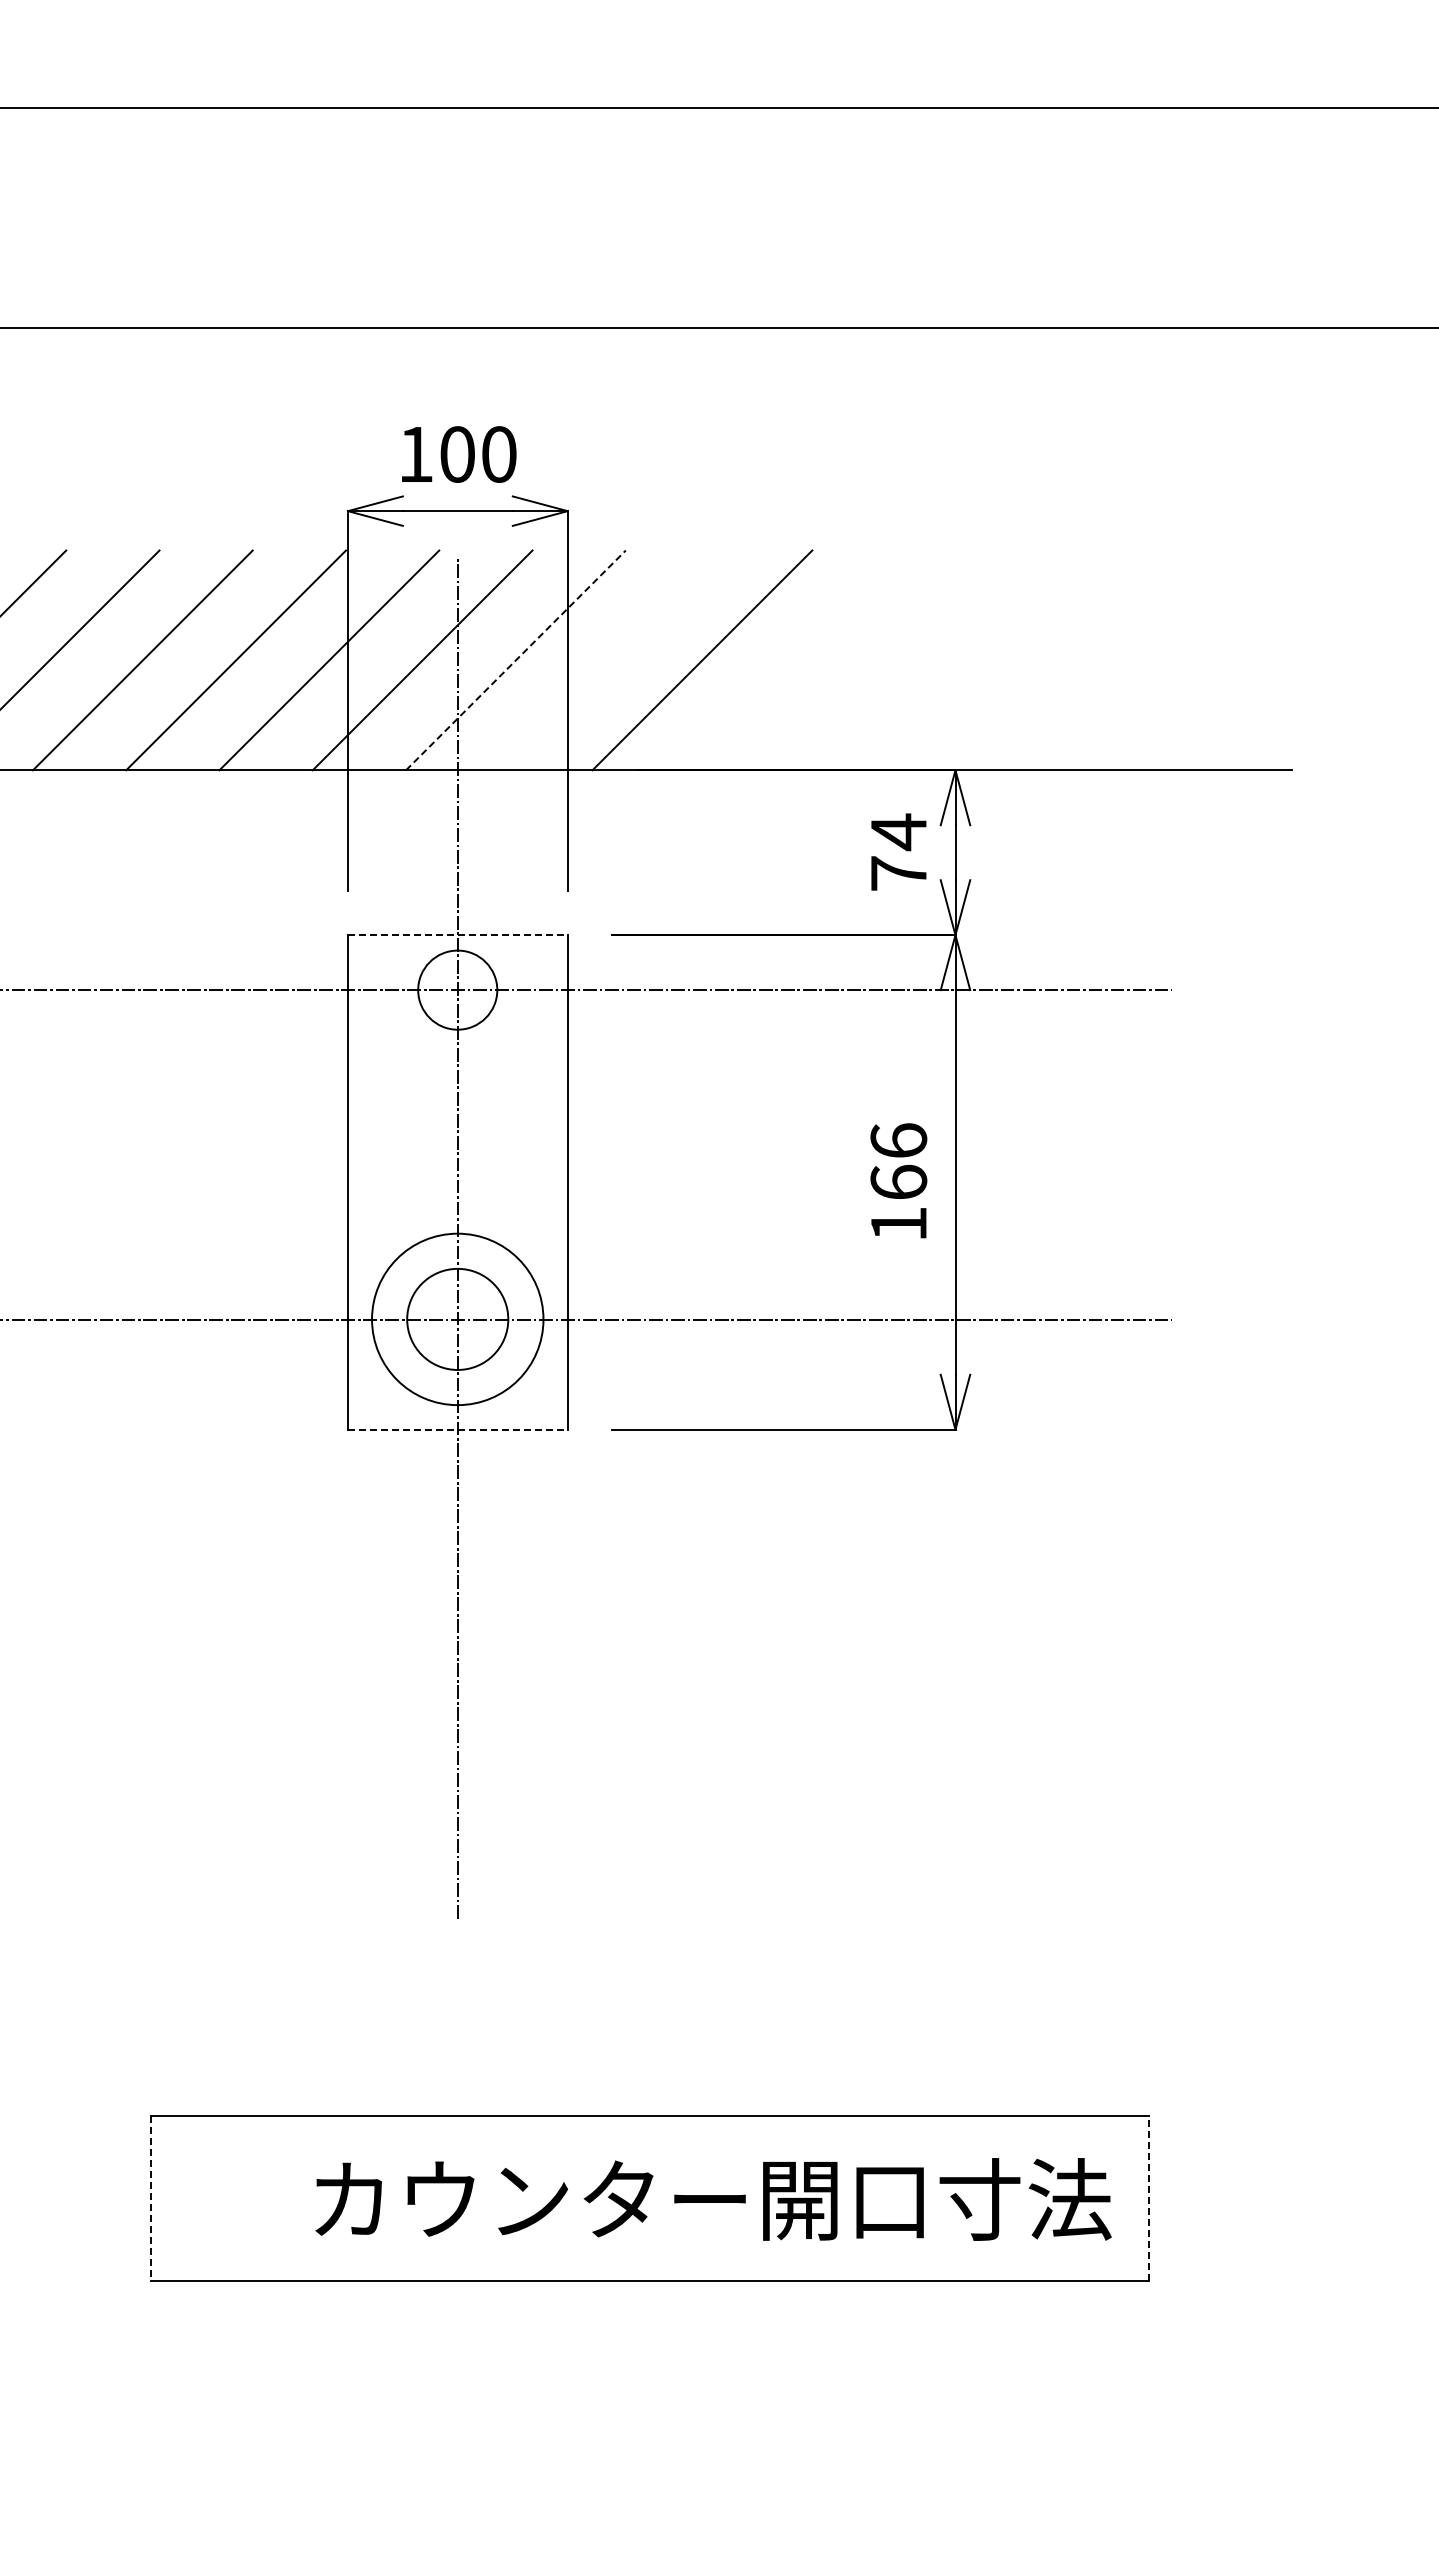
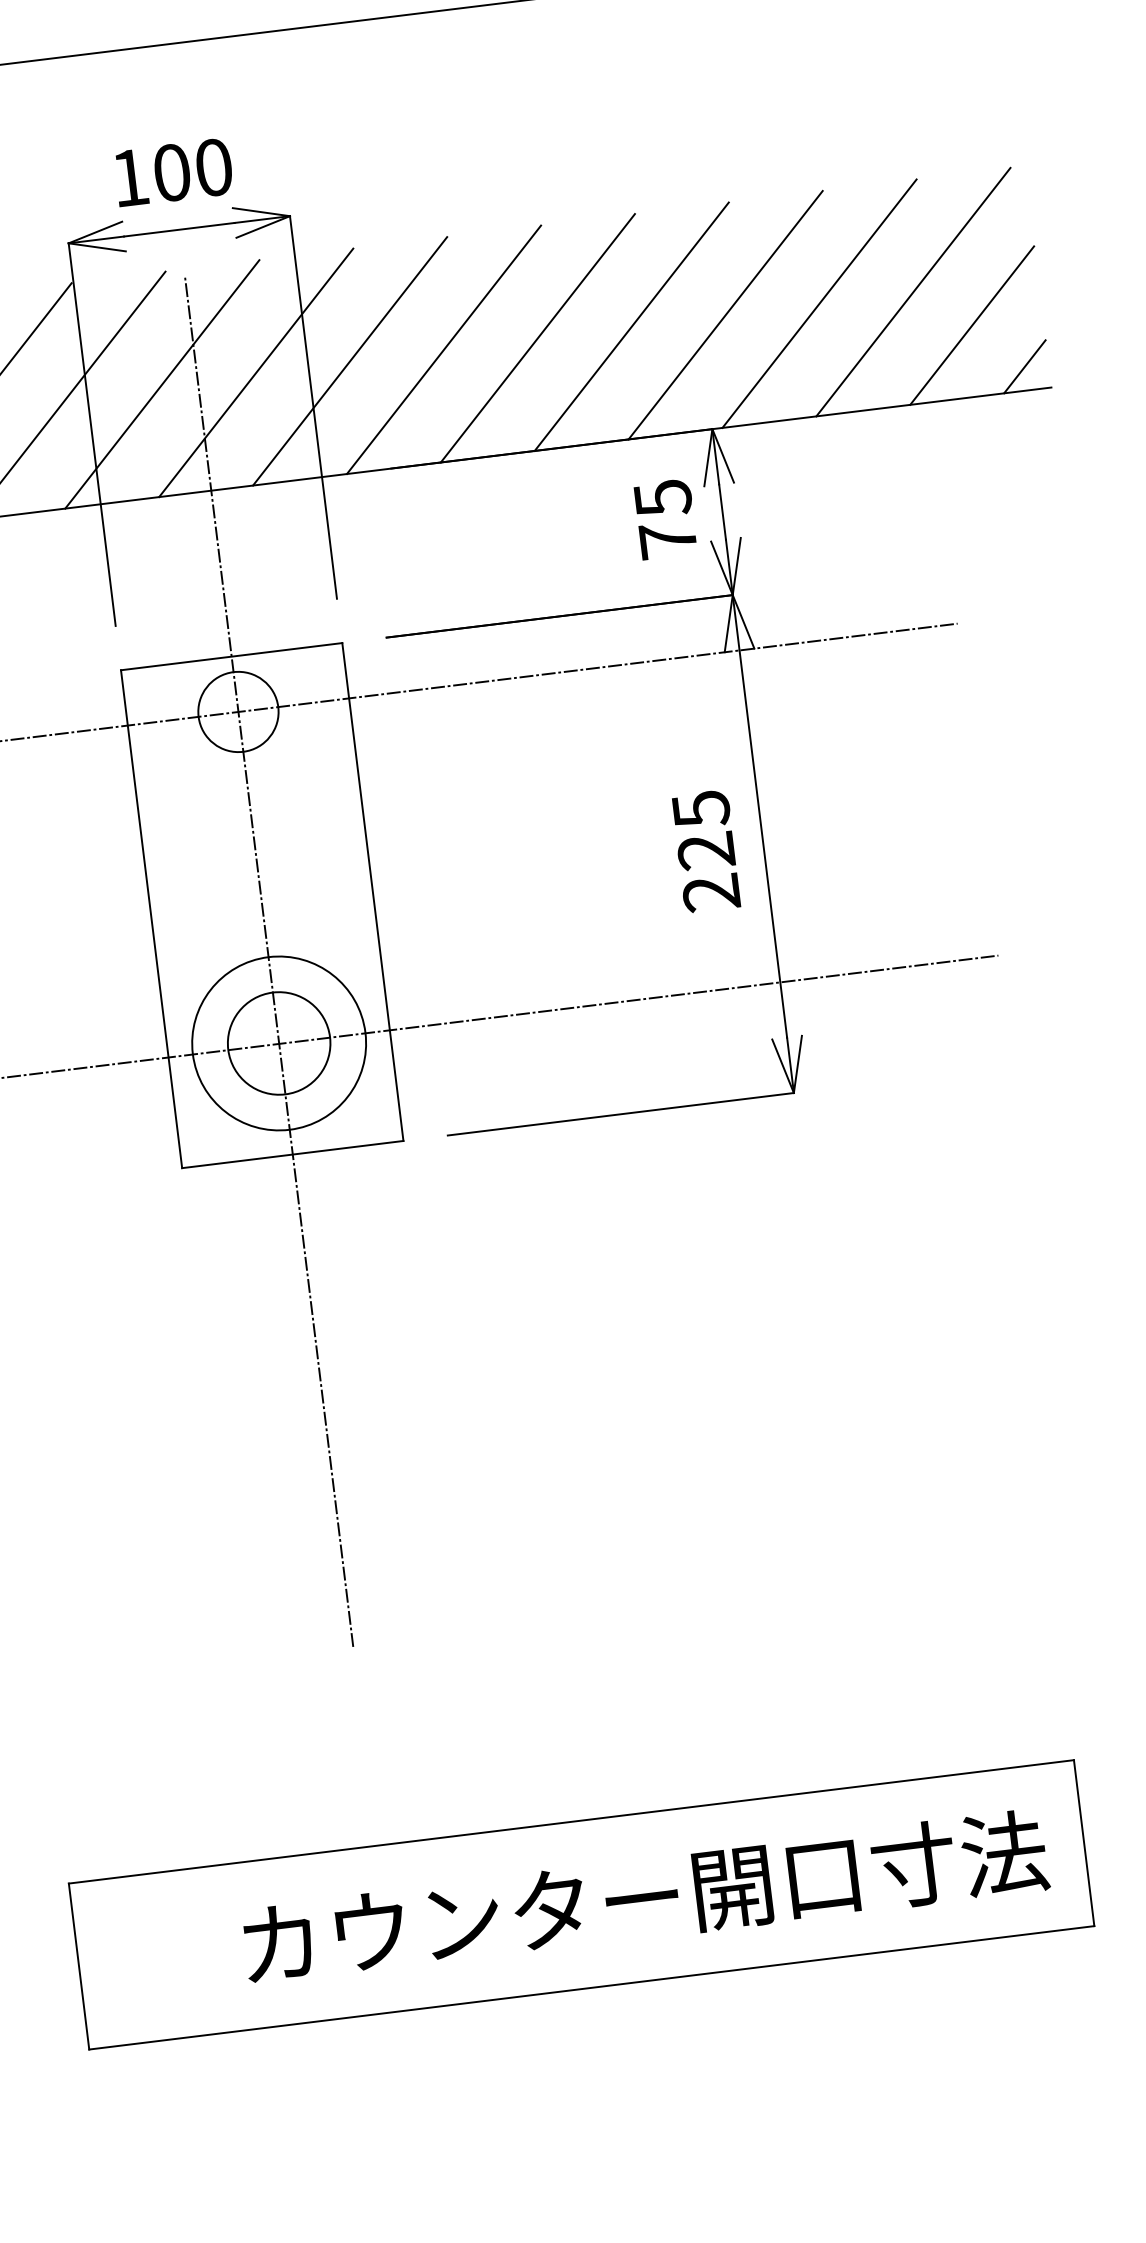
line: (516, 660) -> (256, 372), dashed -> solid
line: (609, 660) -> (350, 361), added
line: (795, 660) -> (537, 338), added
line: (888, 660) -> (631, 326), added
line: (982, 660) -> (726, 315), added
line: (1075, 660) -> (819, 303), added
line: (1168, 660) -> (913, 292), added
line: (1222, 700) -> (972, 325), added
line: (1268, 746) -> (1024, 366), added
text: (899, 832) -> (663, 498), 74 -> 75
line: (457, 935) -> (231, 657), dashed -> solid
text: (898, 1182) -> (705, 851), 166 -> 225
line: (457, 1429) -> (292, 1154), dashed -> solid
line: (1149, 2198) -> (1084, 1842), dashed -> solid
line: (151, 2199) -> (79, 1967), dashed -> solid

